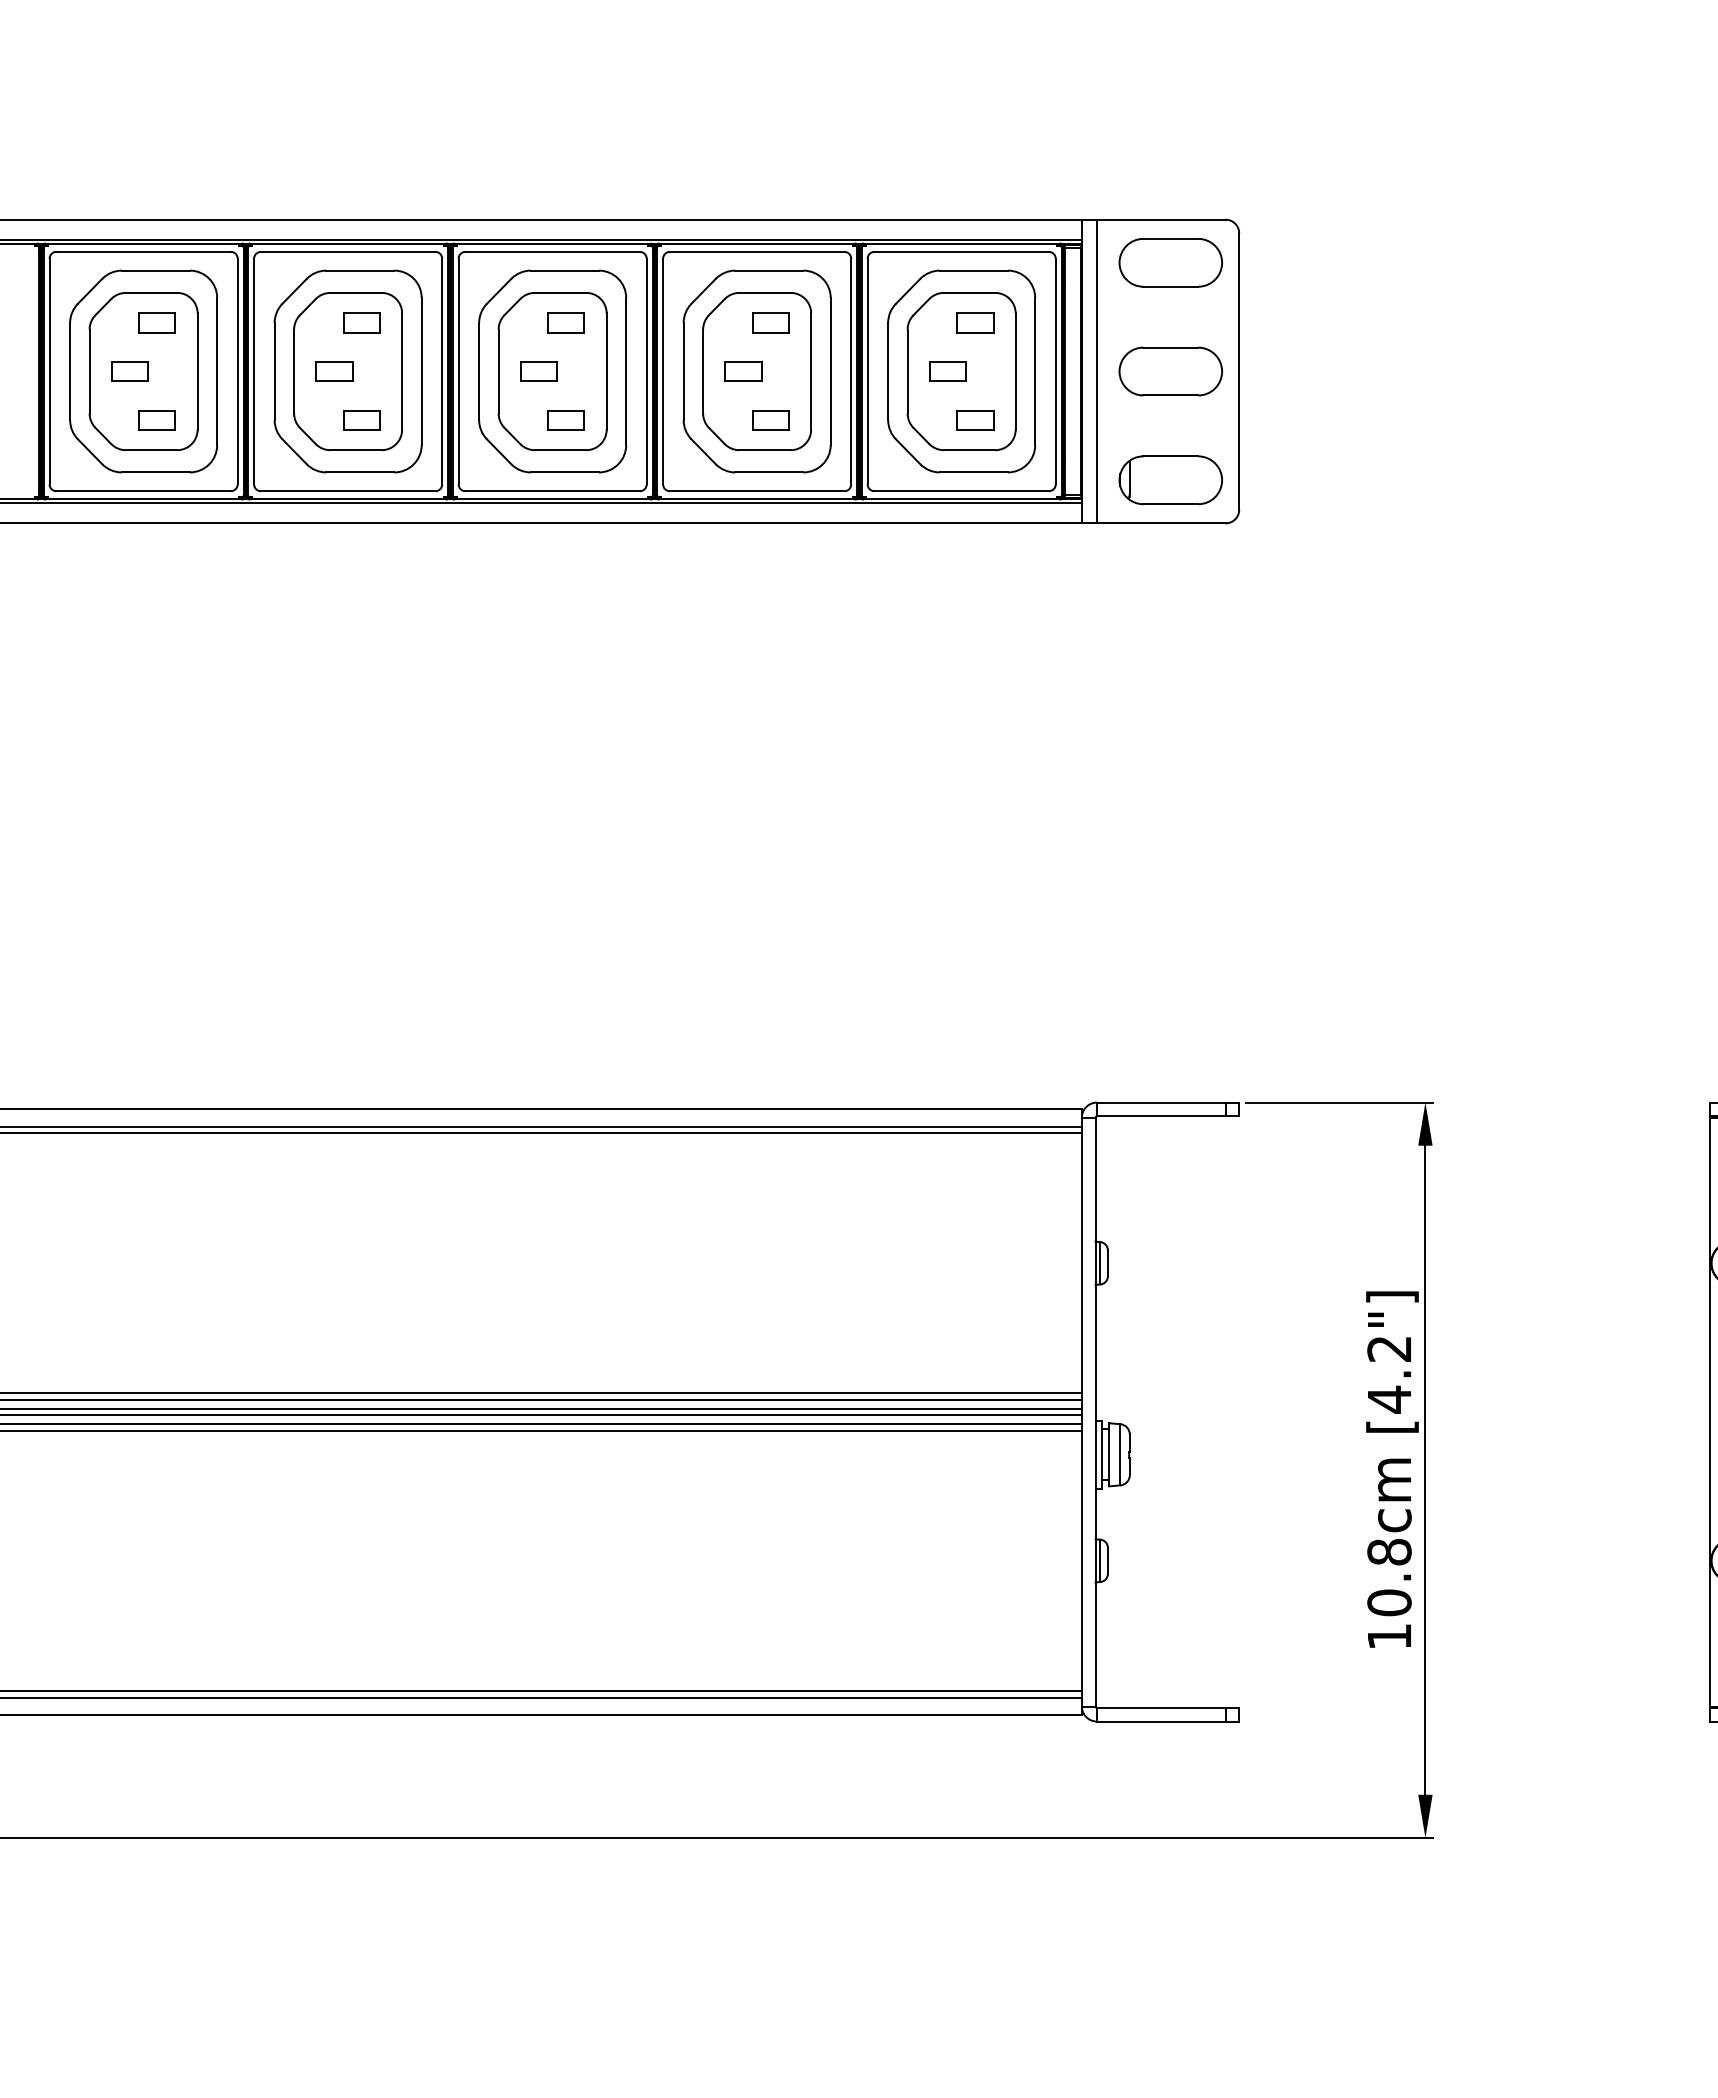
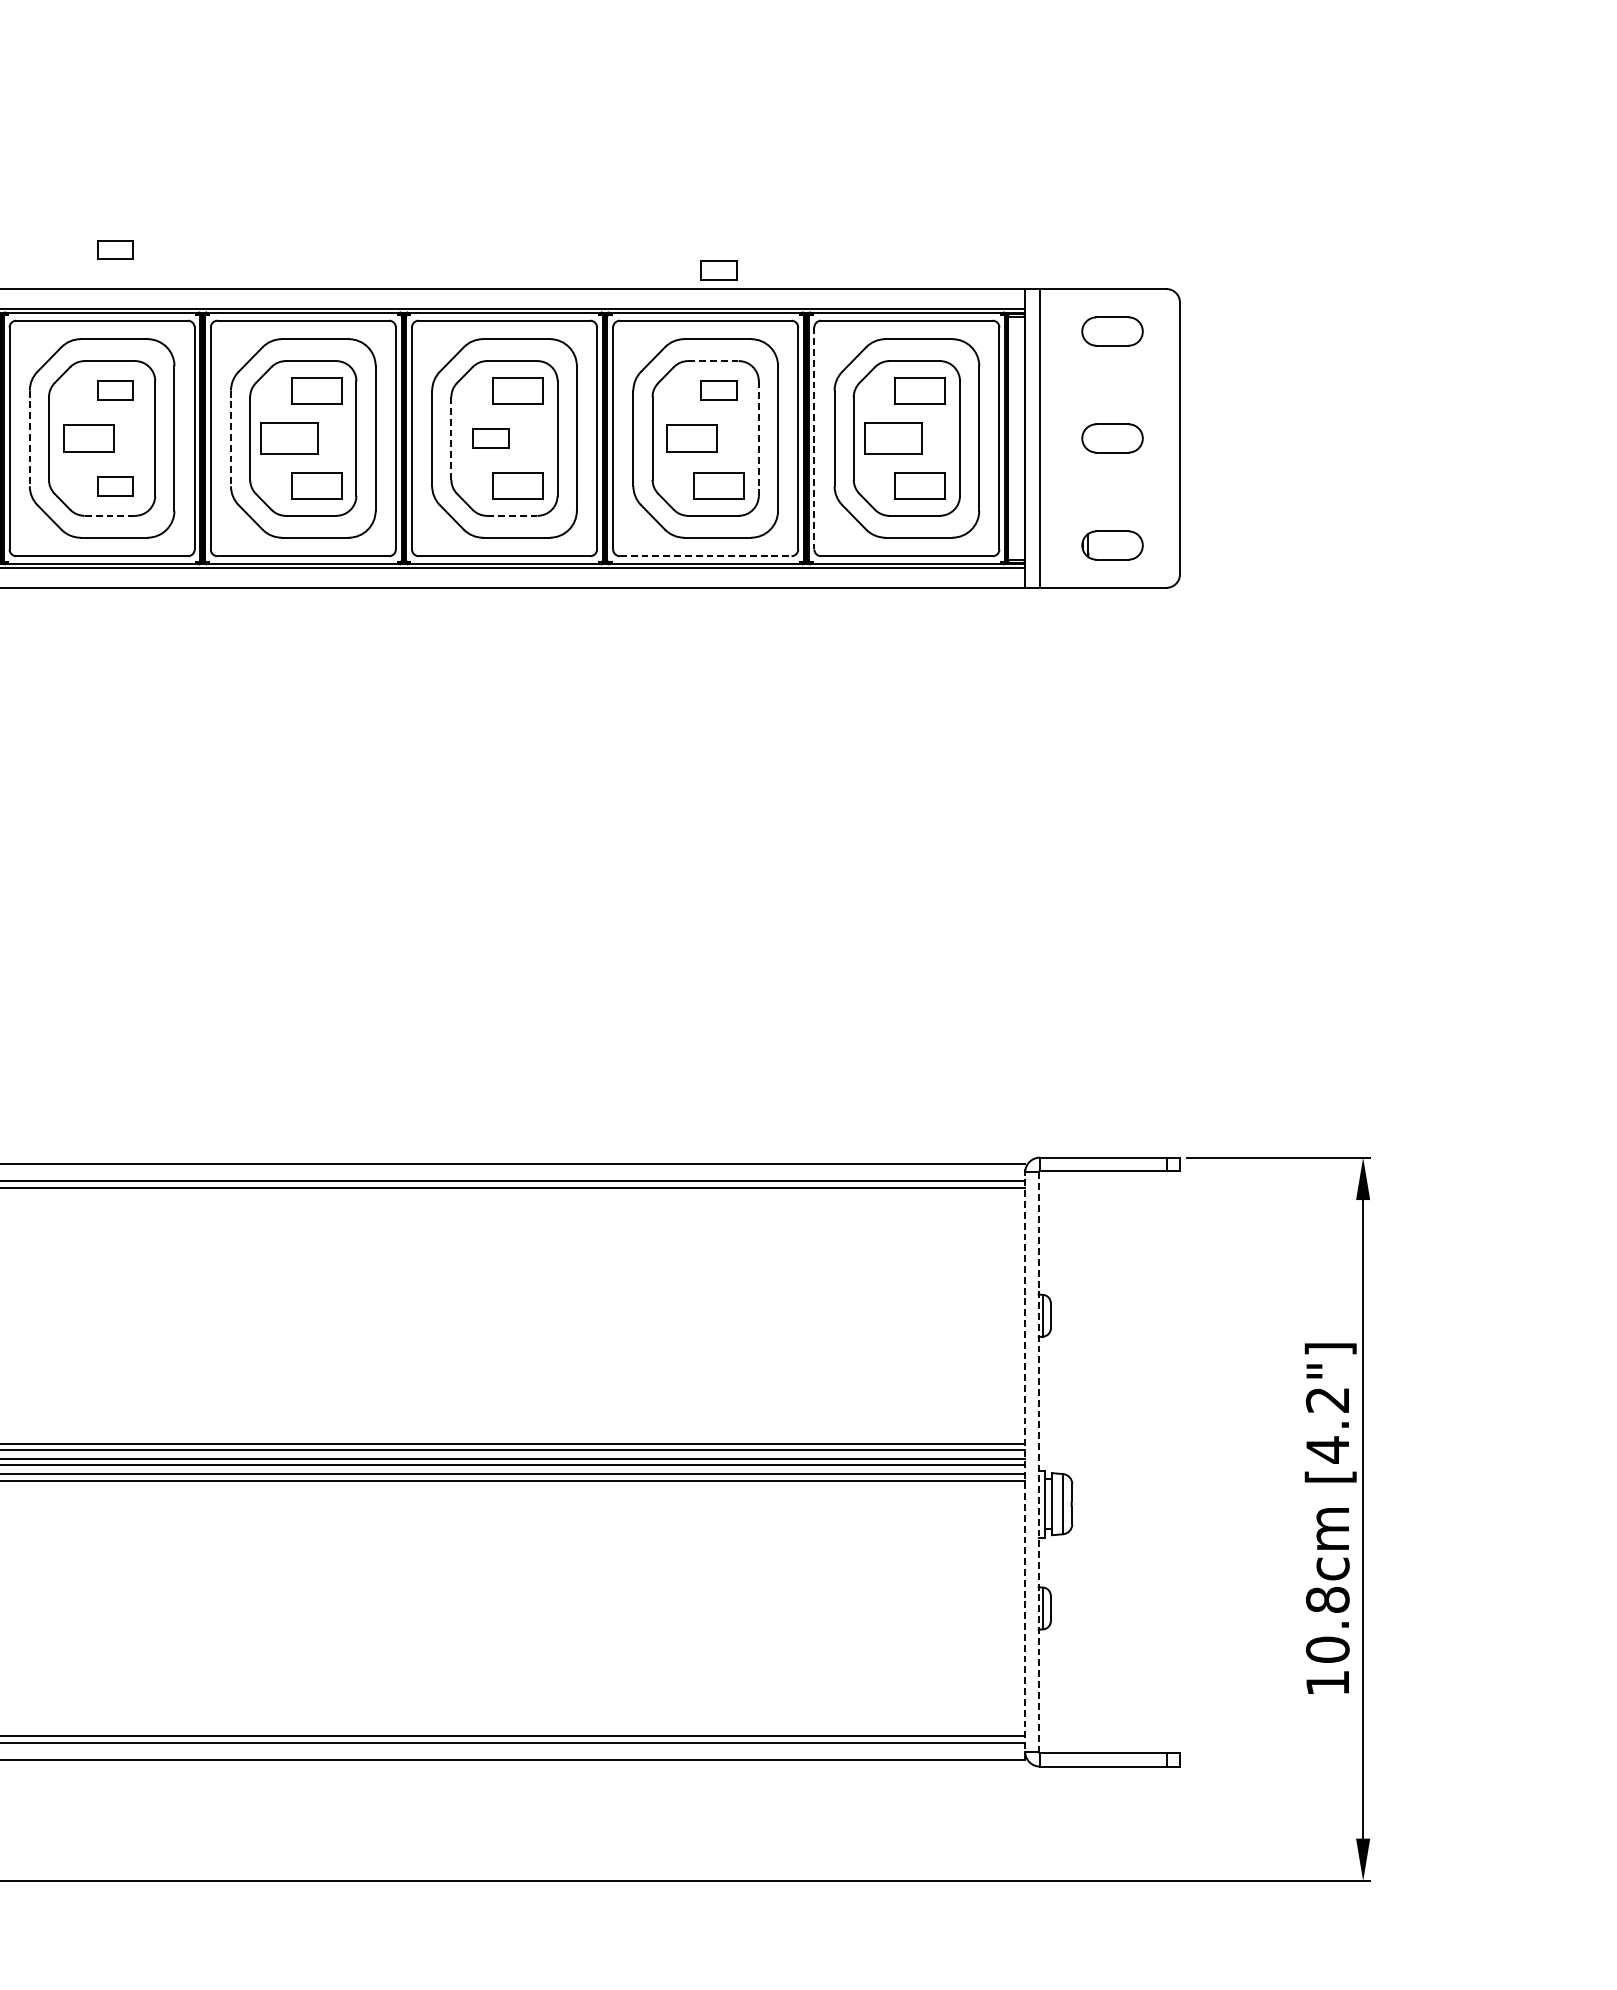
part: (156, 179) -> (114, 249), added
part: (770, 200) -> (718, 270), added
part: (1170, 262) -> (1112, 331), size x0.6
line: (765, 292) -> (713, 360), solid -> dashed
part: (361, 322) -> (316, 390), size x1.4
part: (565, 322) -> (517, 390), size x1.4
part: (975, 322) -> (920, 390), size x1.4
line: (70, 371) -> (30, 438), solid -> dashed
part: (129, 371) -> (88, 438), size x1.4
line: (274, 371) -> (230, 438), solid -> dashed
part: (334, 371) -> (289, 438), size x1.6
line: (498, 371) -> (451, 438), solid -> dashed
part: (743, 371) -> (692, 438), size x1.4
line: (867, 371) -> (814, 438), solid -> dashed
part: (947, 371) -> (892, 438), size x1.6
part: (1170, 371) -> (1112, 438), size x0.6
line: (811, 372) -> (759, 439), solid -> dashed
part: (361, 420) -> (316, 486), size x1.4
part: (565, 420) -> (517, 486), size x1.4
part: (770, 420) -> (718, 486), size x1.4
part: (975, 420) -> (920, 486), size x1.4
line: (151, 450) -> (109, 516), solid -> dashed
line: (560, 450) -> (512, 516), solid -> dashed
part: (1170, 480) -> (1112, 545), size x0.6
line: (757, 491) -> (706, 556), solid -> dashed
line: (1081, 1412) -> (1024, 1462), solid -> dashed
line: (1095, 1412) -> (1038, 1462), solid -> dashed

